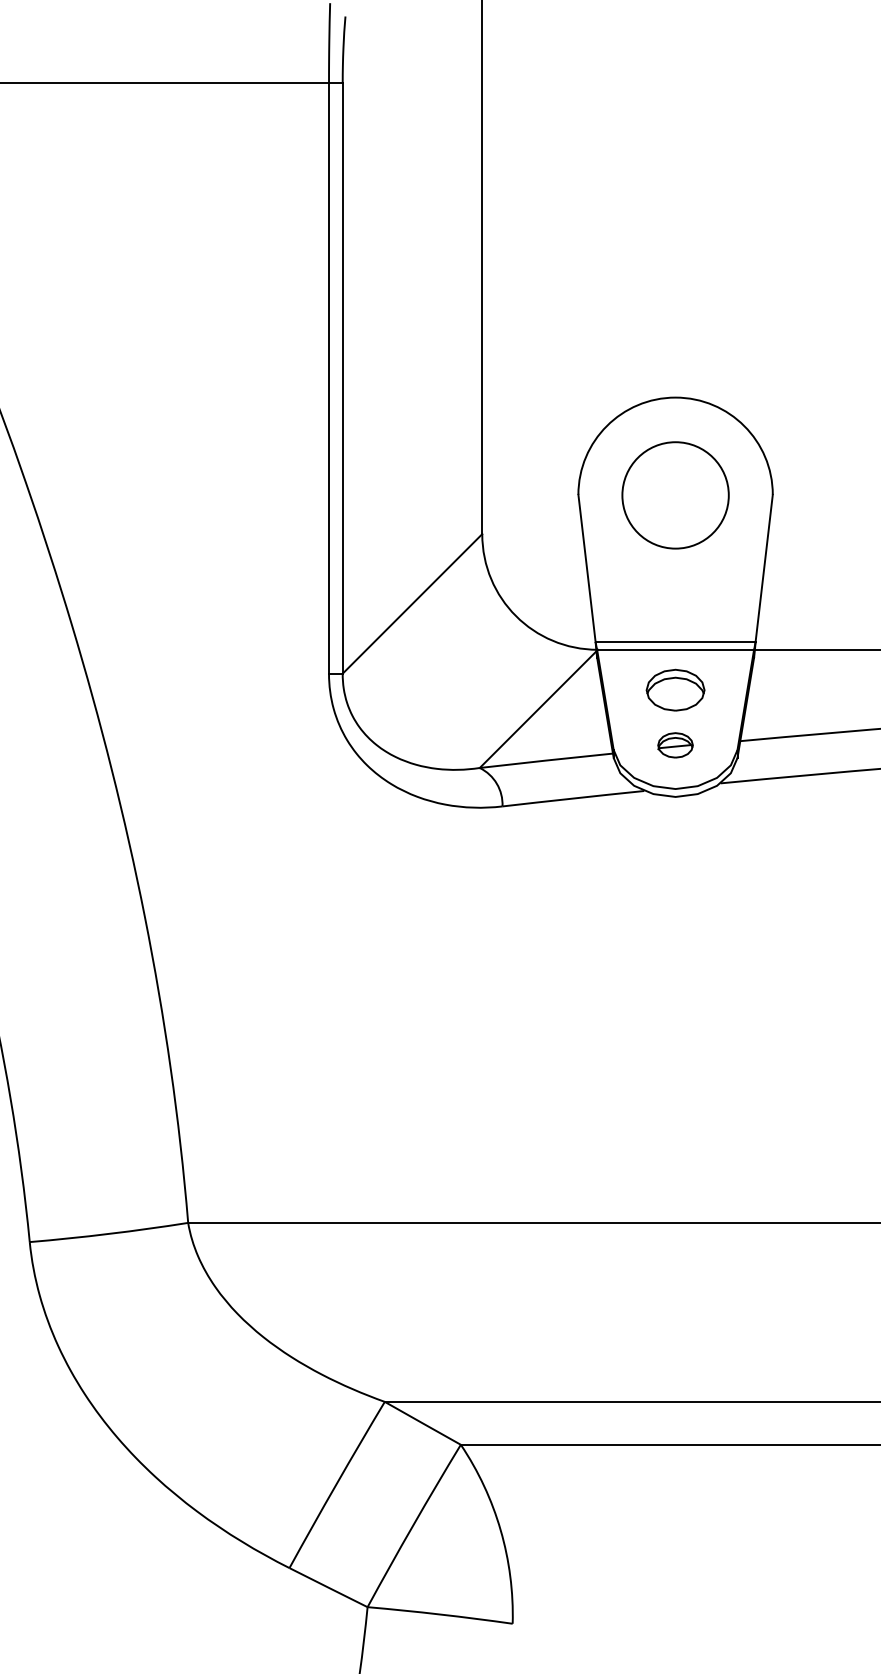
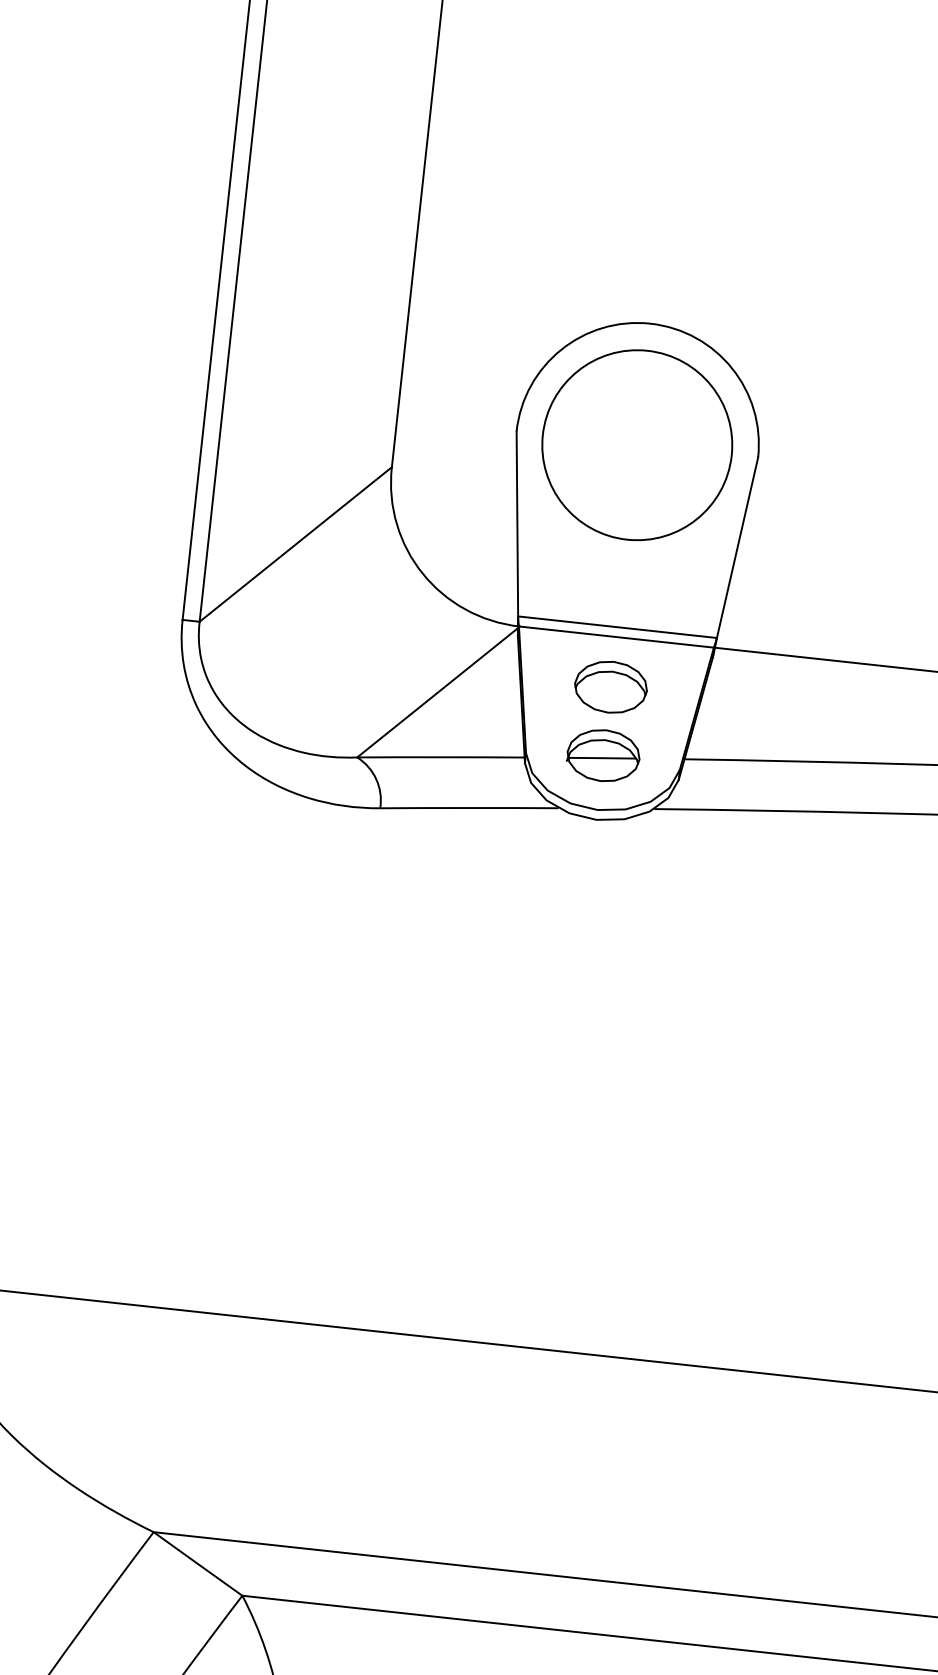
circle: (675, 495) -> (637, 445), size x1.43
part: (675, 745) -> (603, 755), size x1.67

